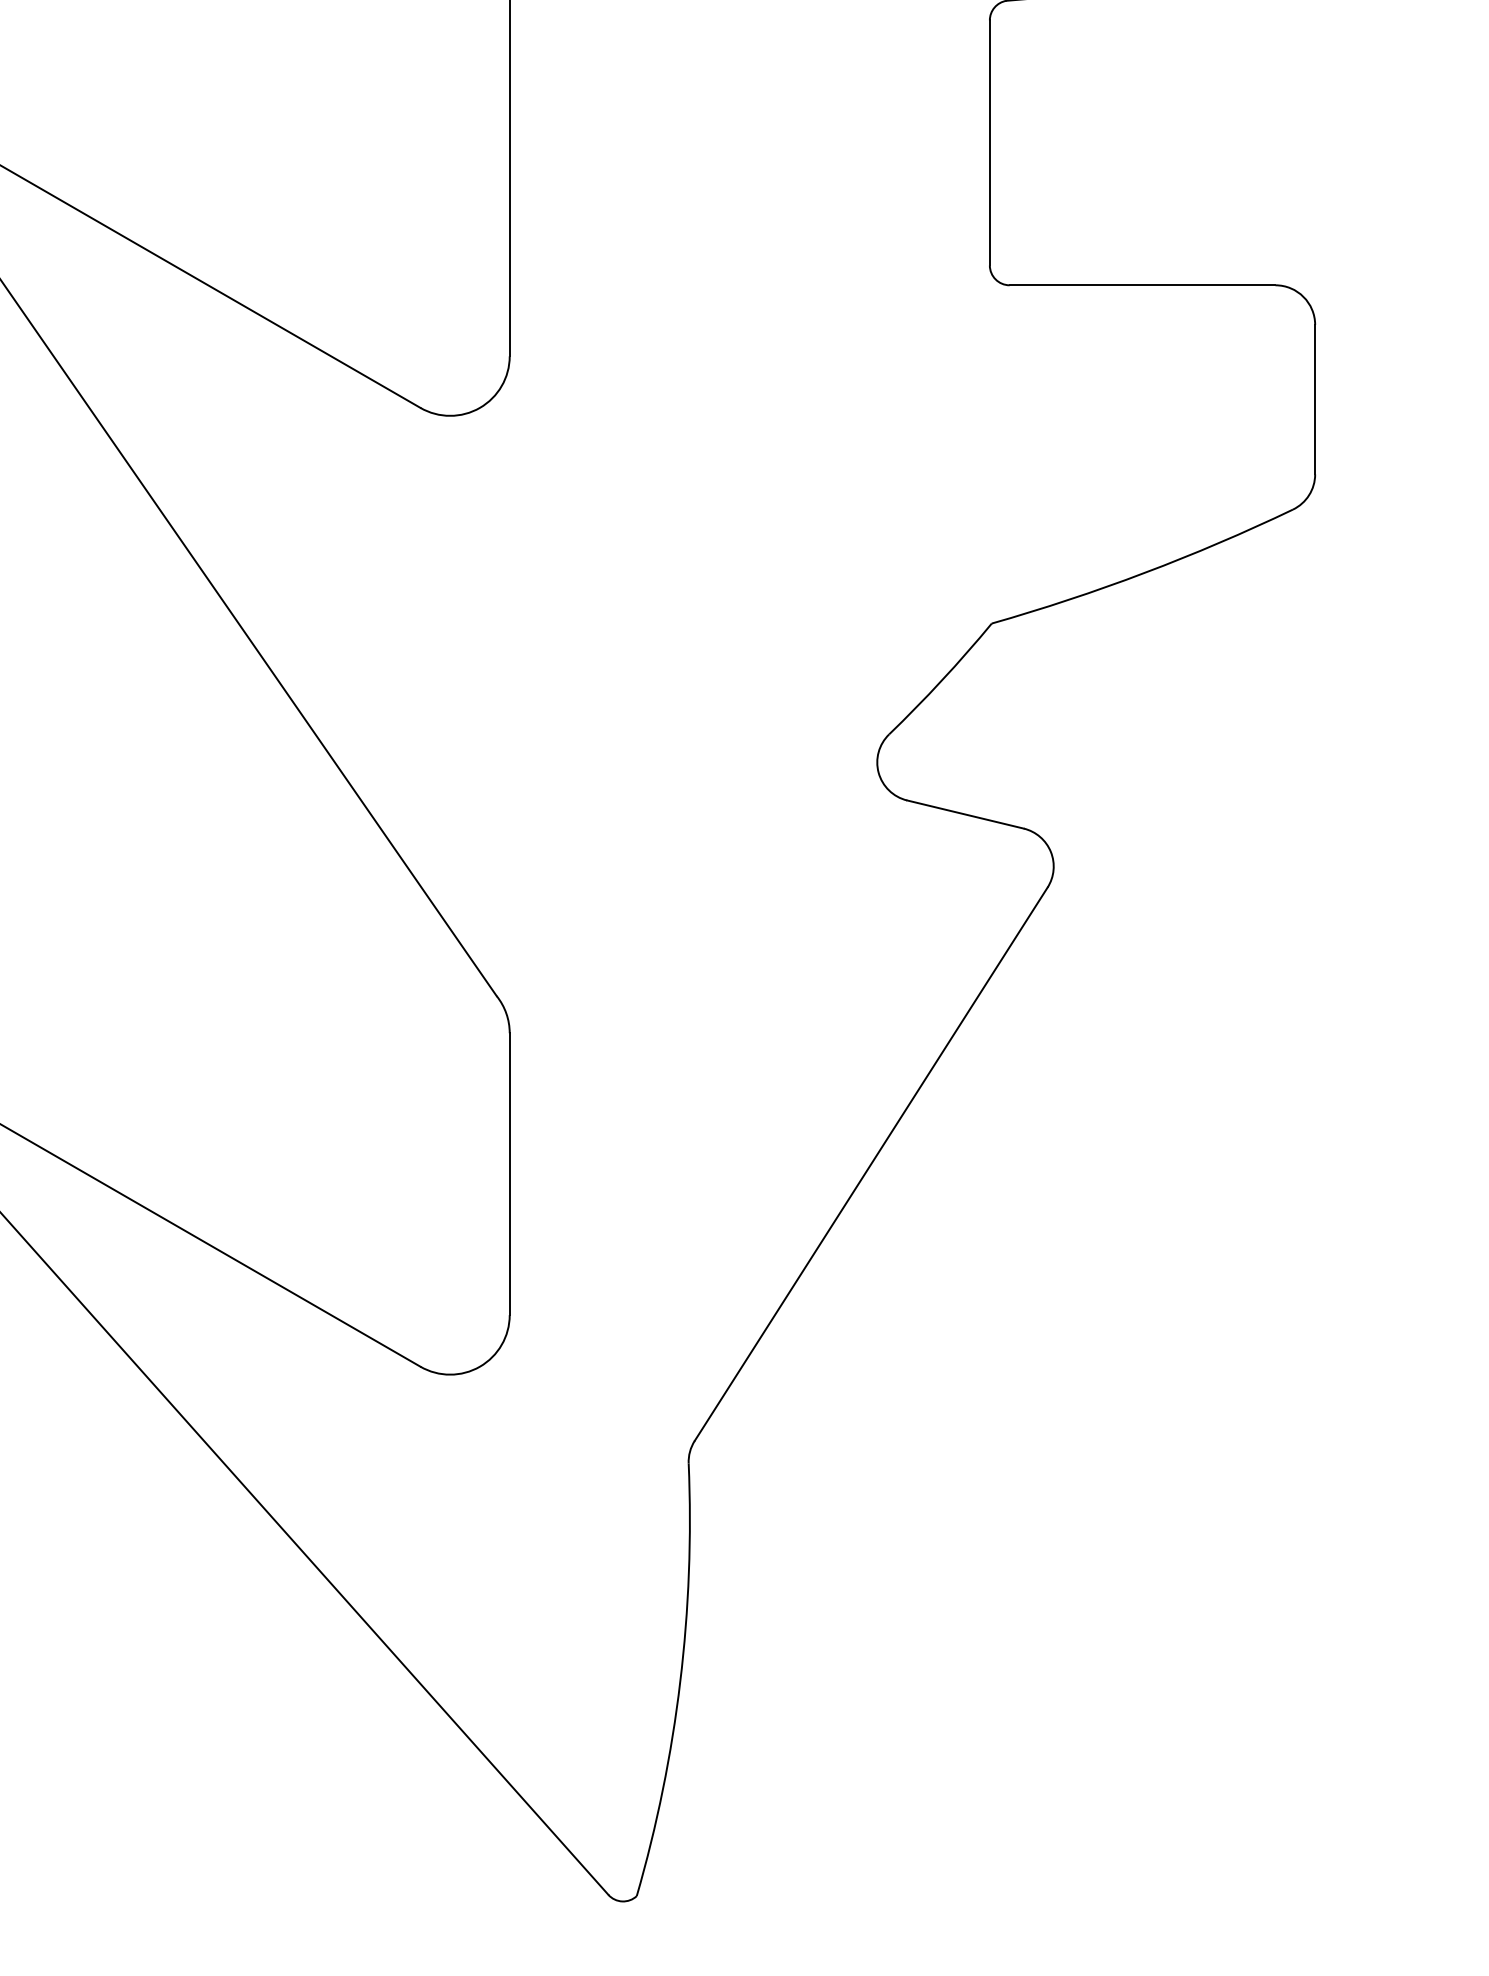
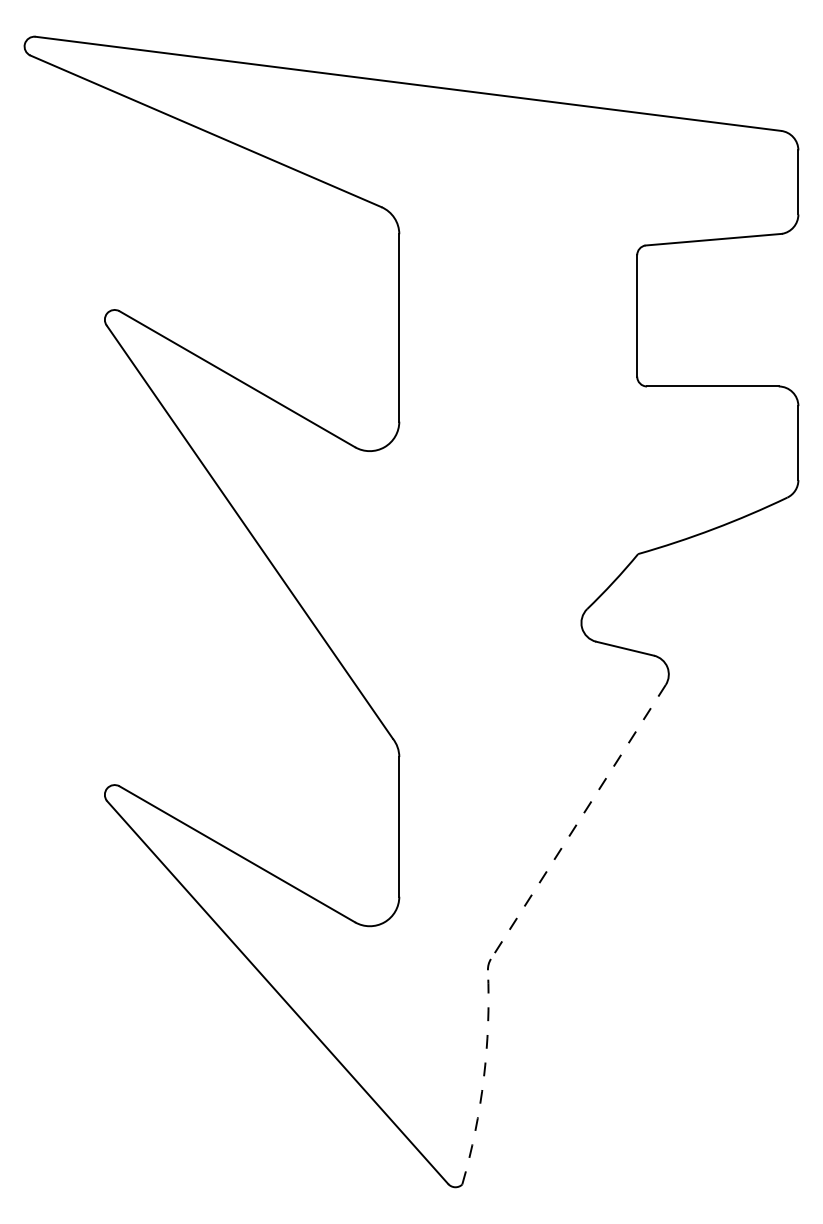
line: (871, 1163) -> (578, 821), solid -> dashed
arc: (679, 1681) -> (483, 1078), solid -> dashed

